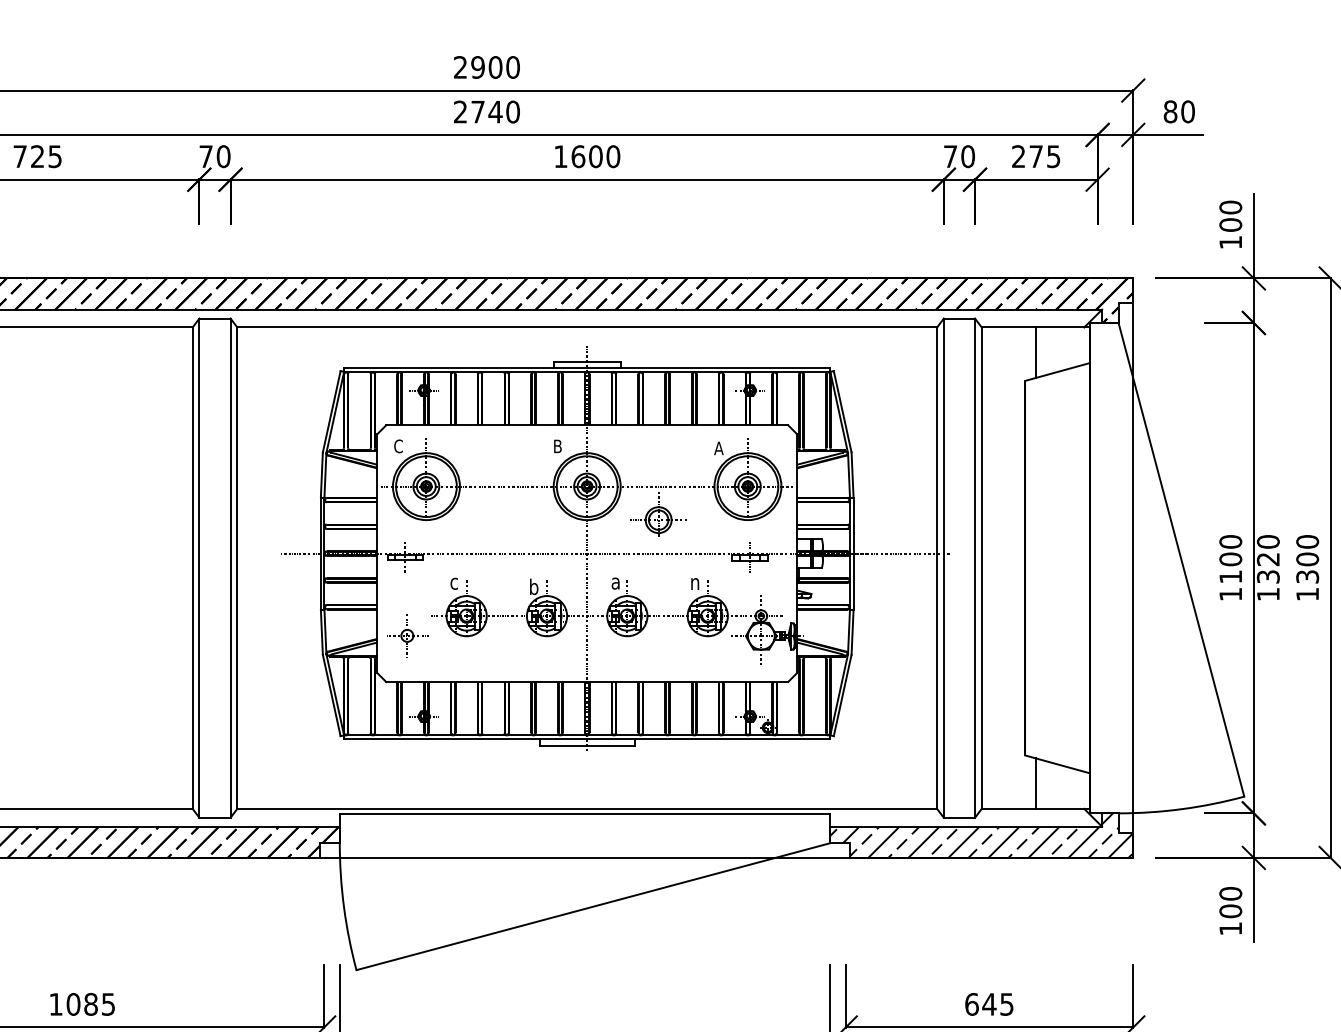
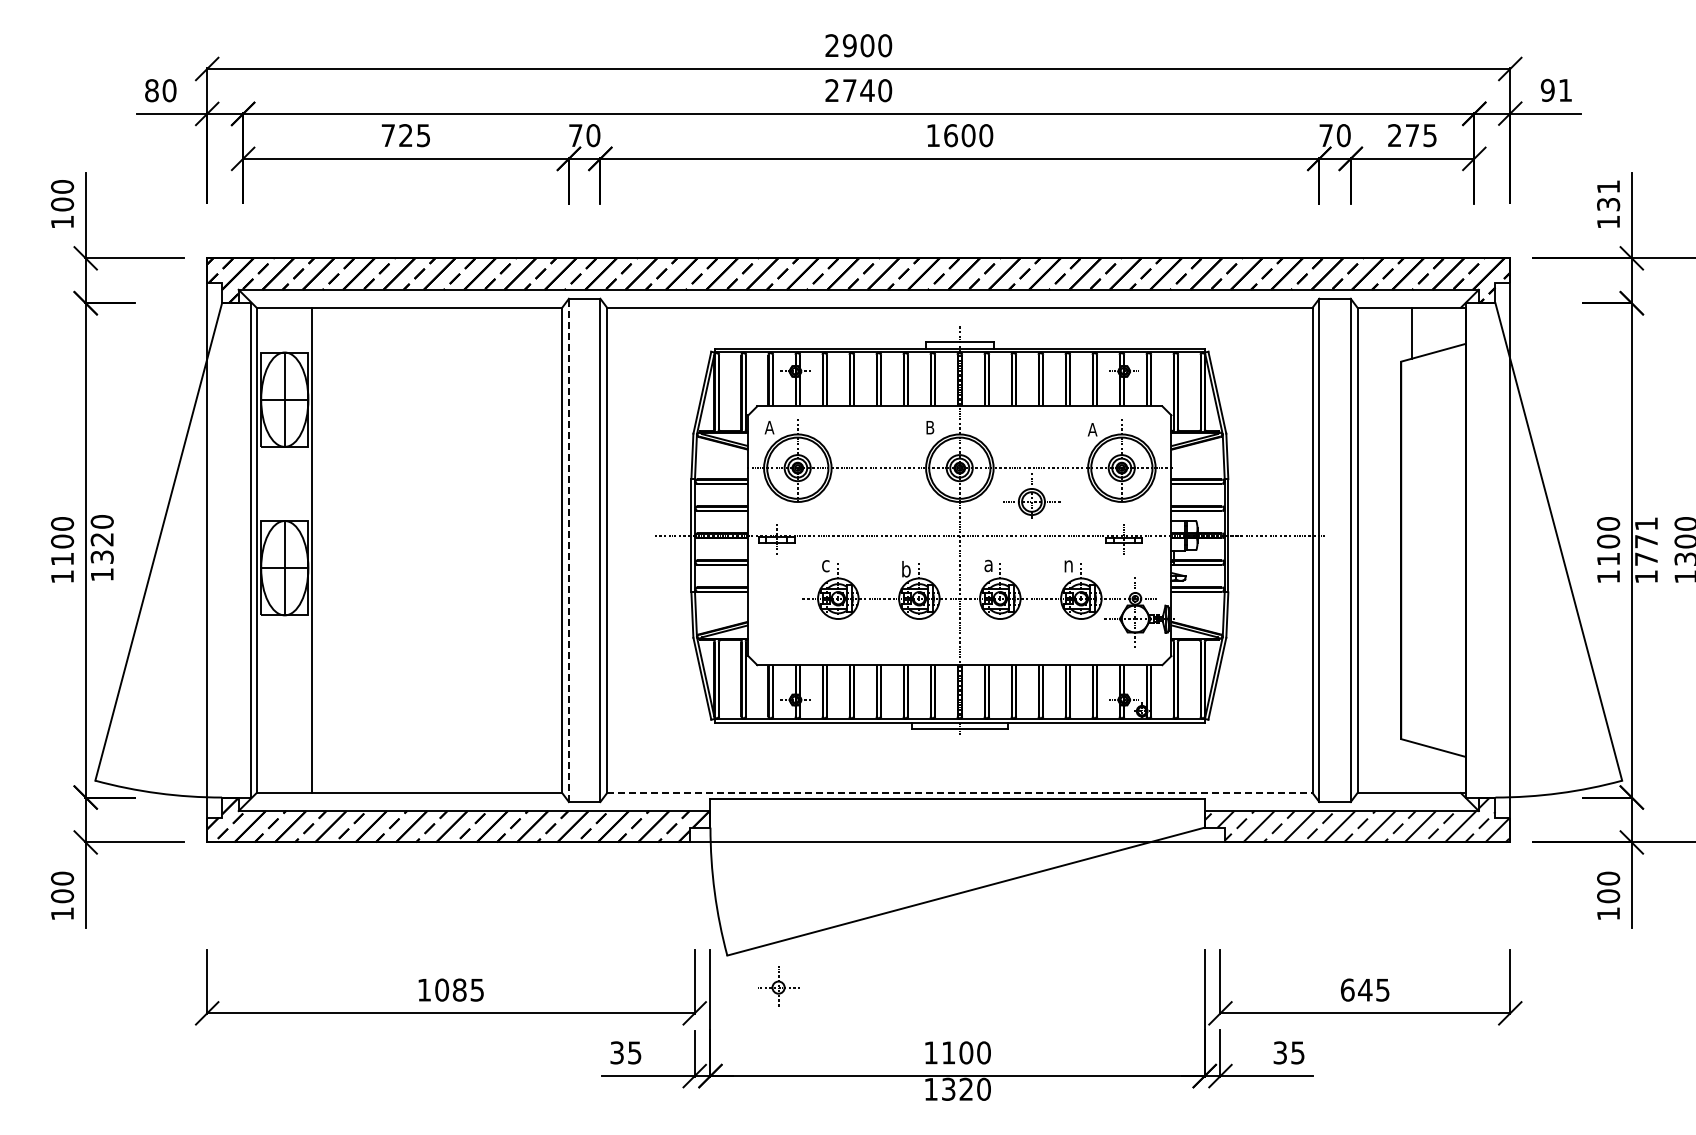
text: (1179, 110) -> (1556, 89), 80 -> 91
text: (1230, 216) -> (1608, 195), 100 -> 131
text: (398, 446) -> (769, 427), C -> A
text: (1268, 559) -> (1646, 541), 1320 -> 1771
line: (198, 568) -> (568, 550), solid -> dashed
part: (407, 634) -> (778, 986), moved
line: (1036, 783) -> (1412, 767), removed
line: (586, 809) -> (959, 793), solid -> dashed

